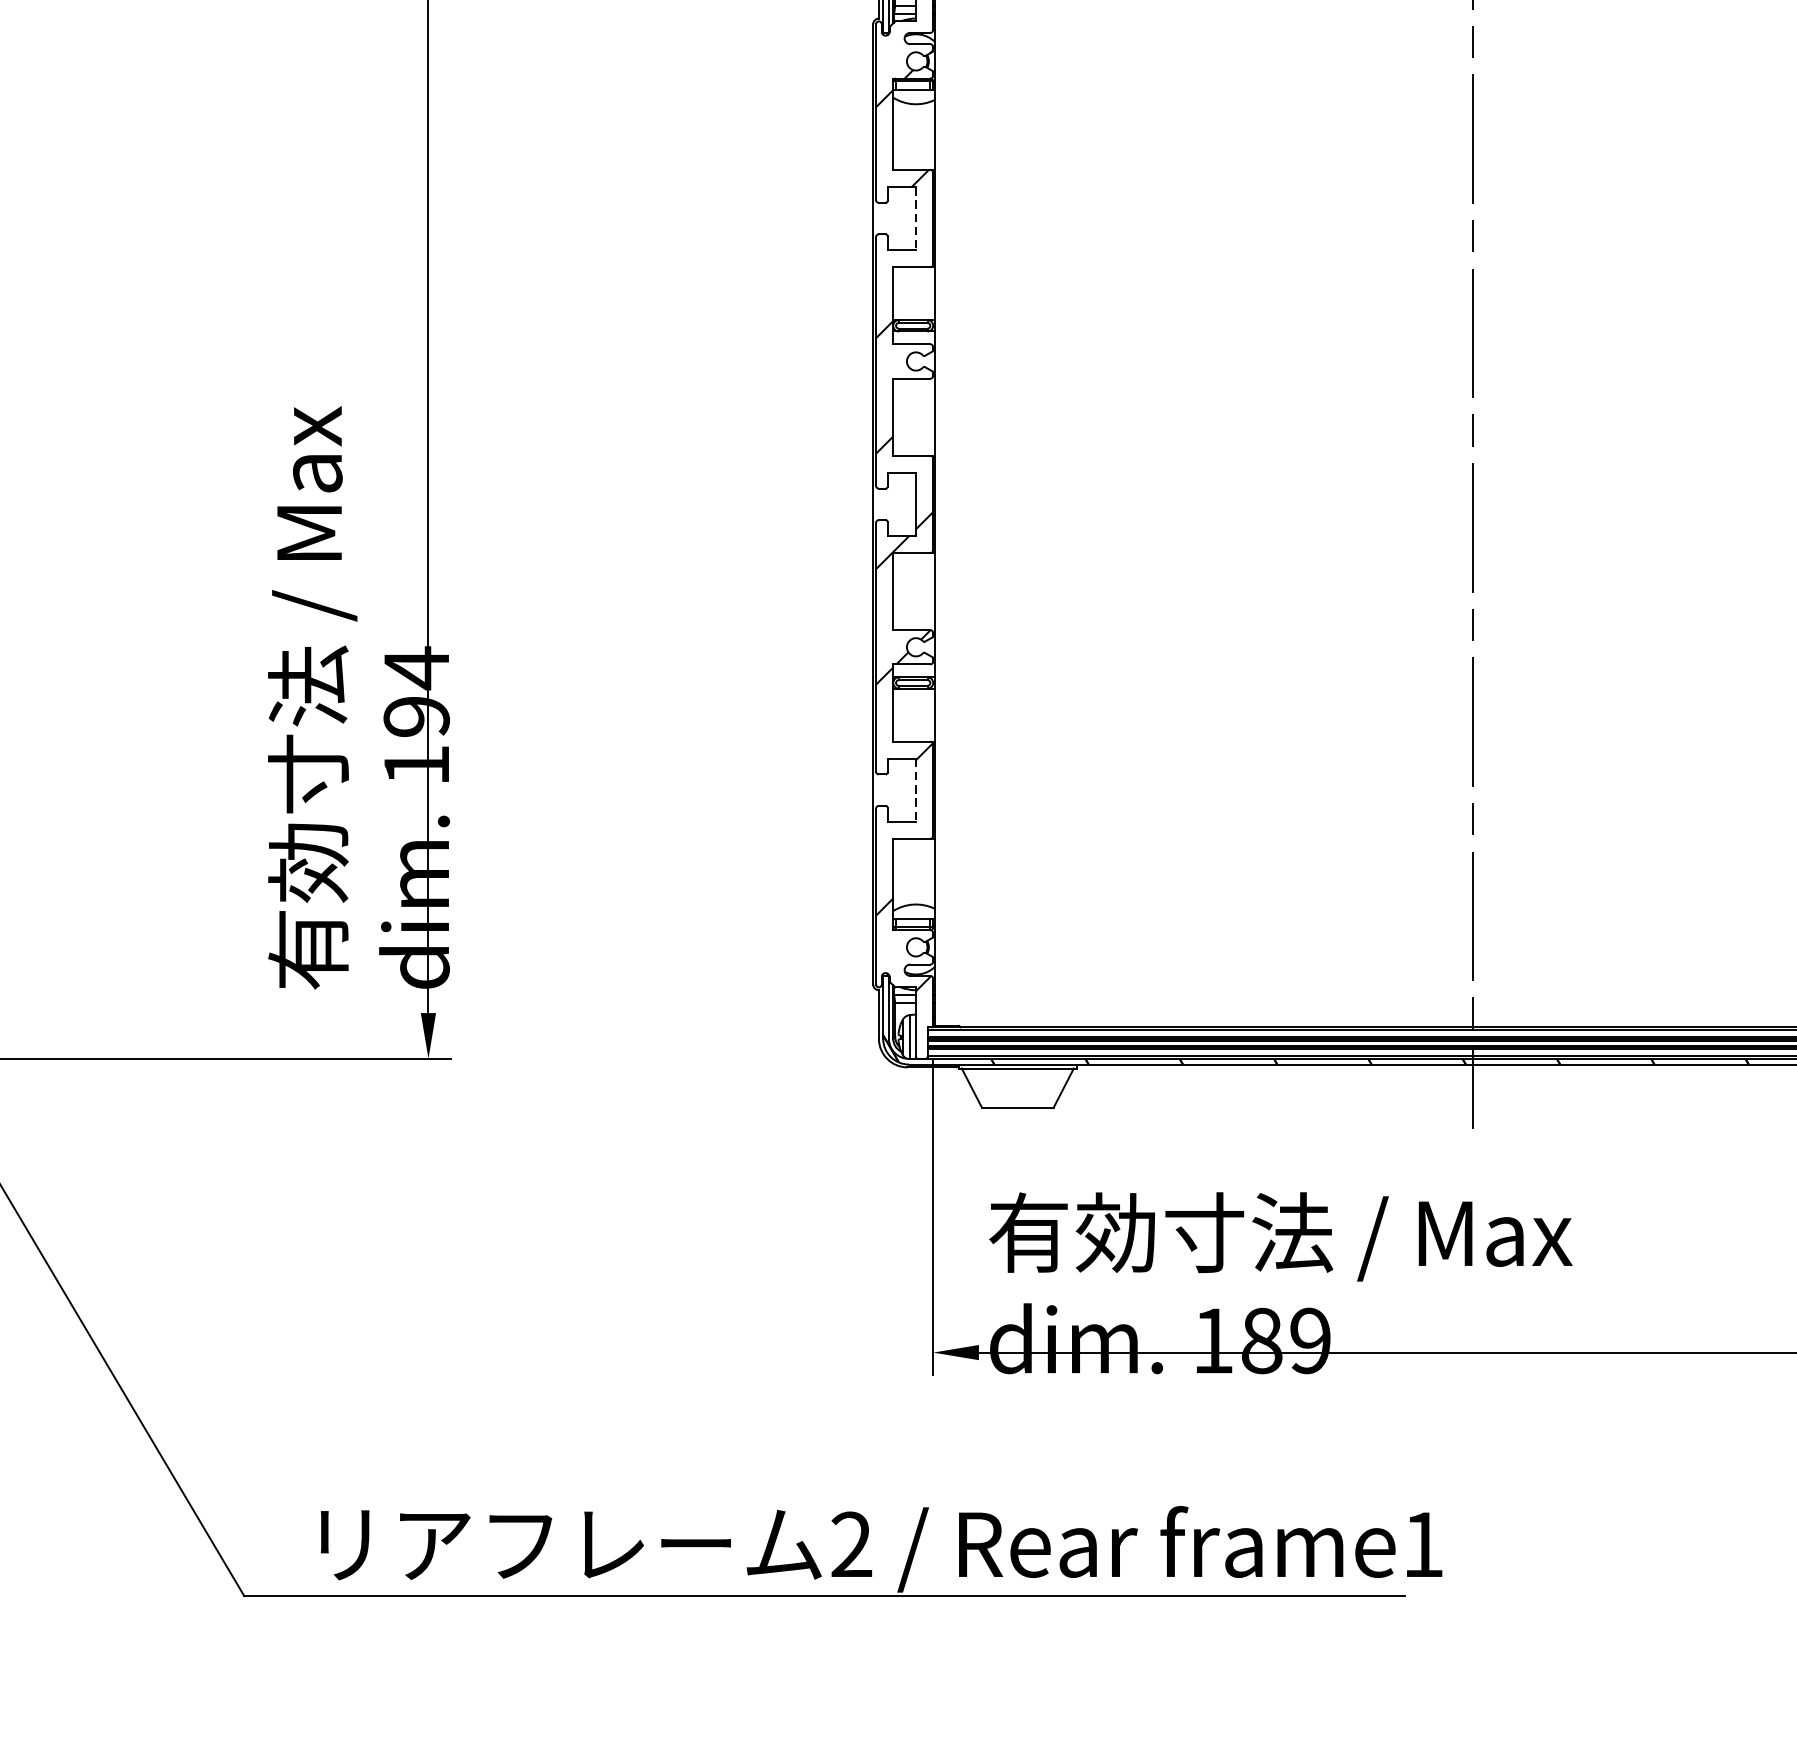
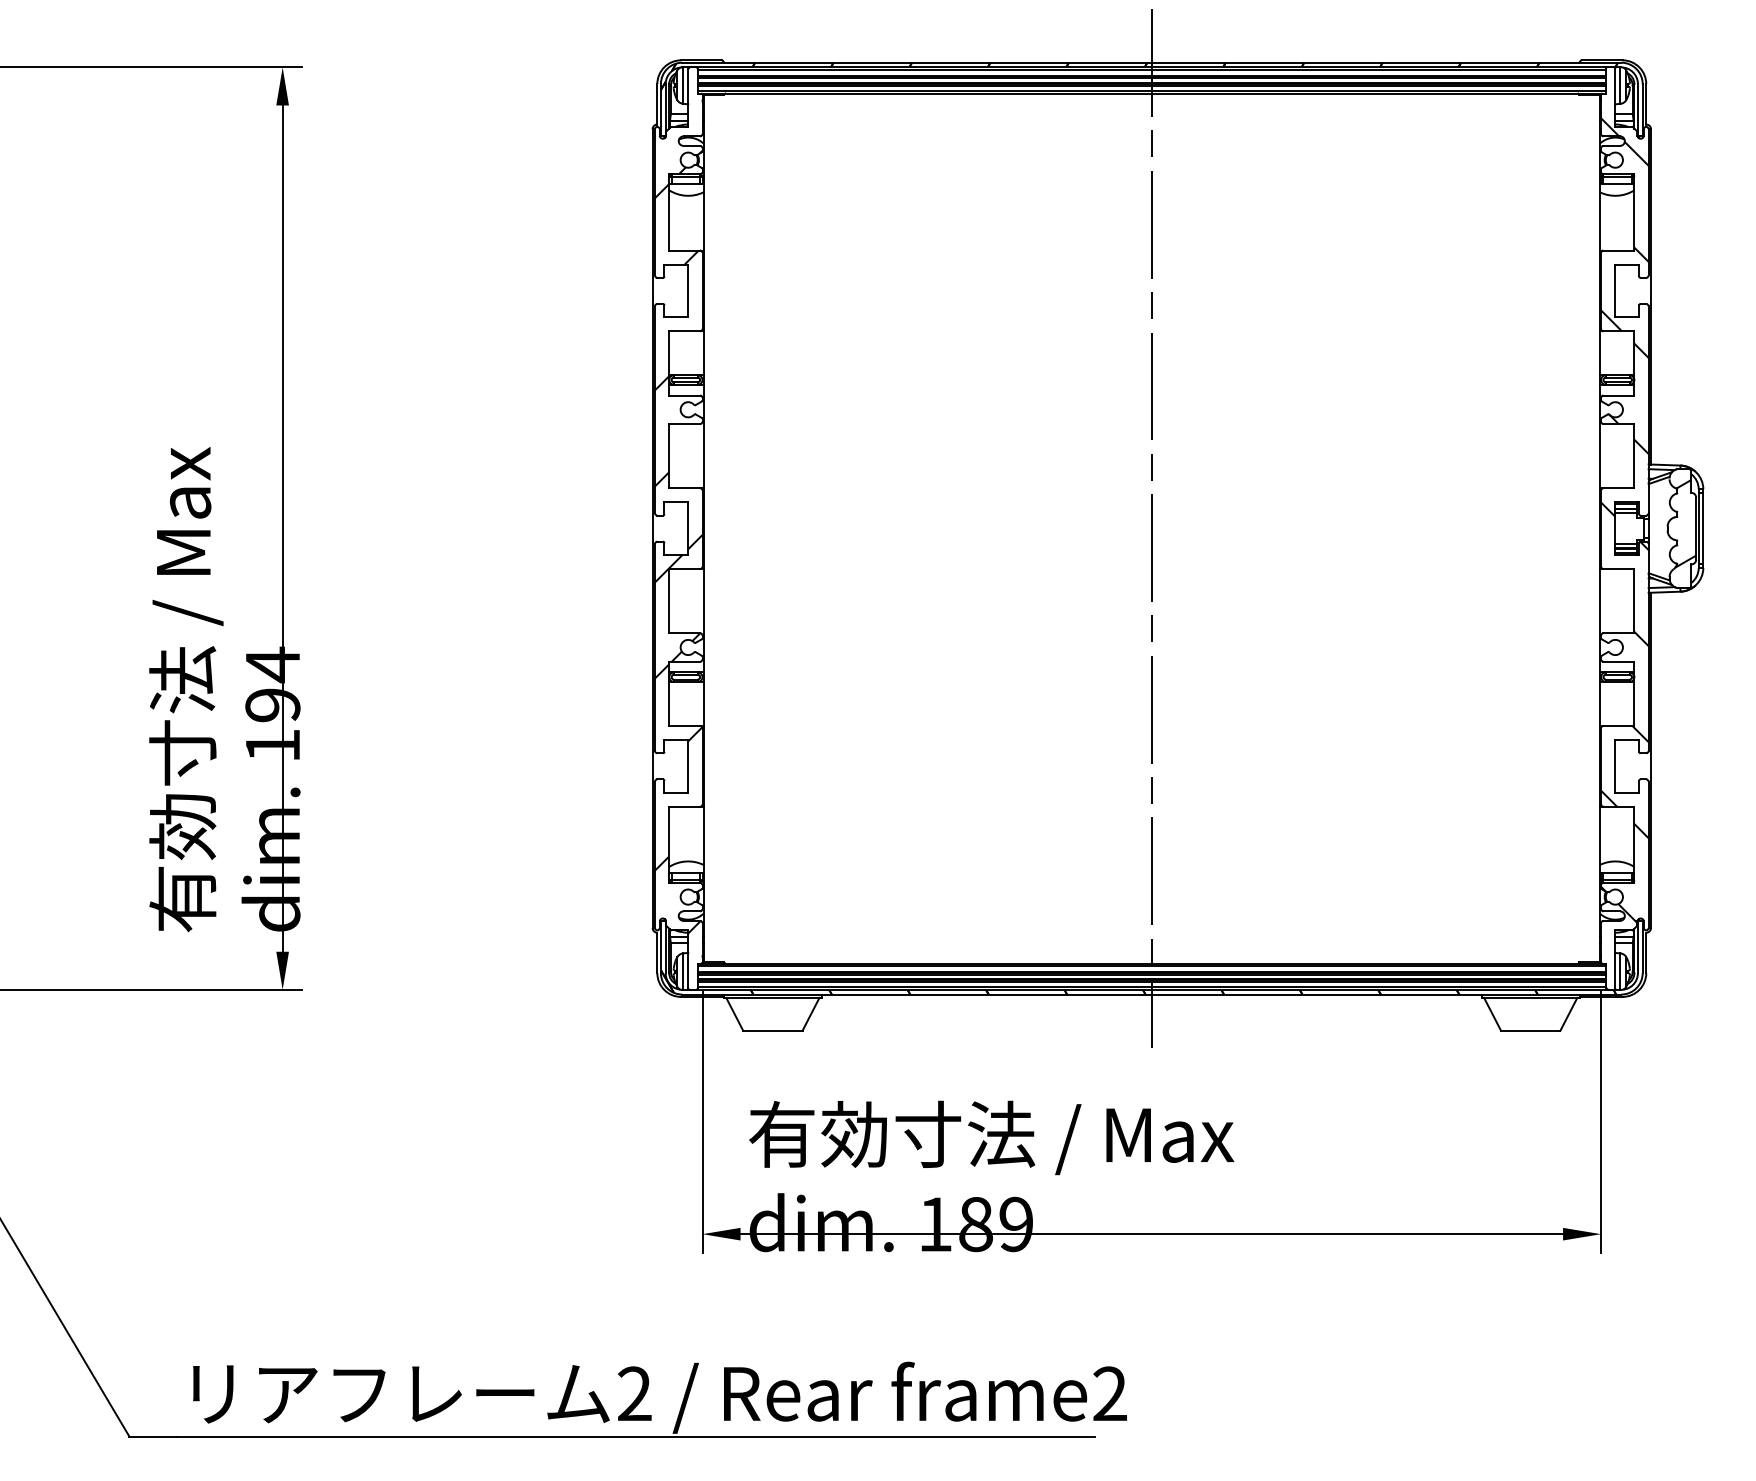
line: (916, 219) -> (688, 291), dashed -> solid
line: (916, 790) -> (688, 766), dashed -> solid
text: (1422, 1544) -> (1109, 1393), frame1 -> frame2

